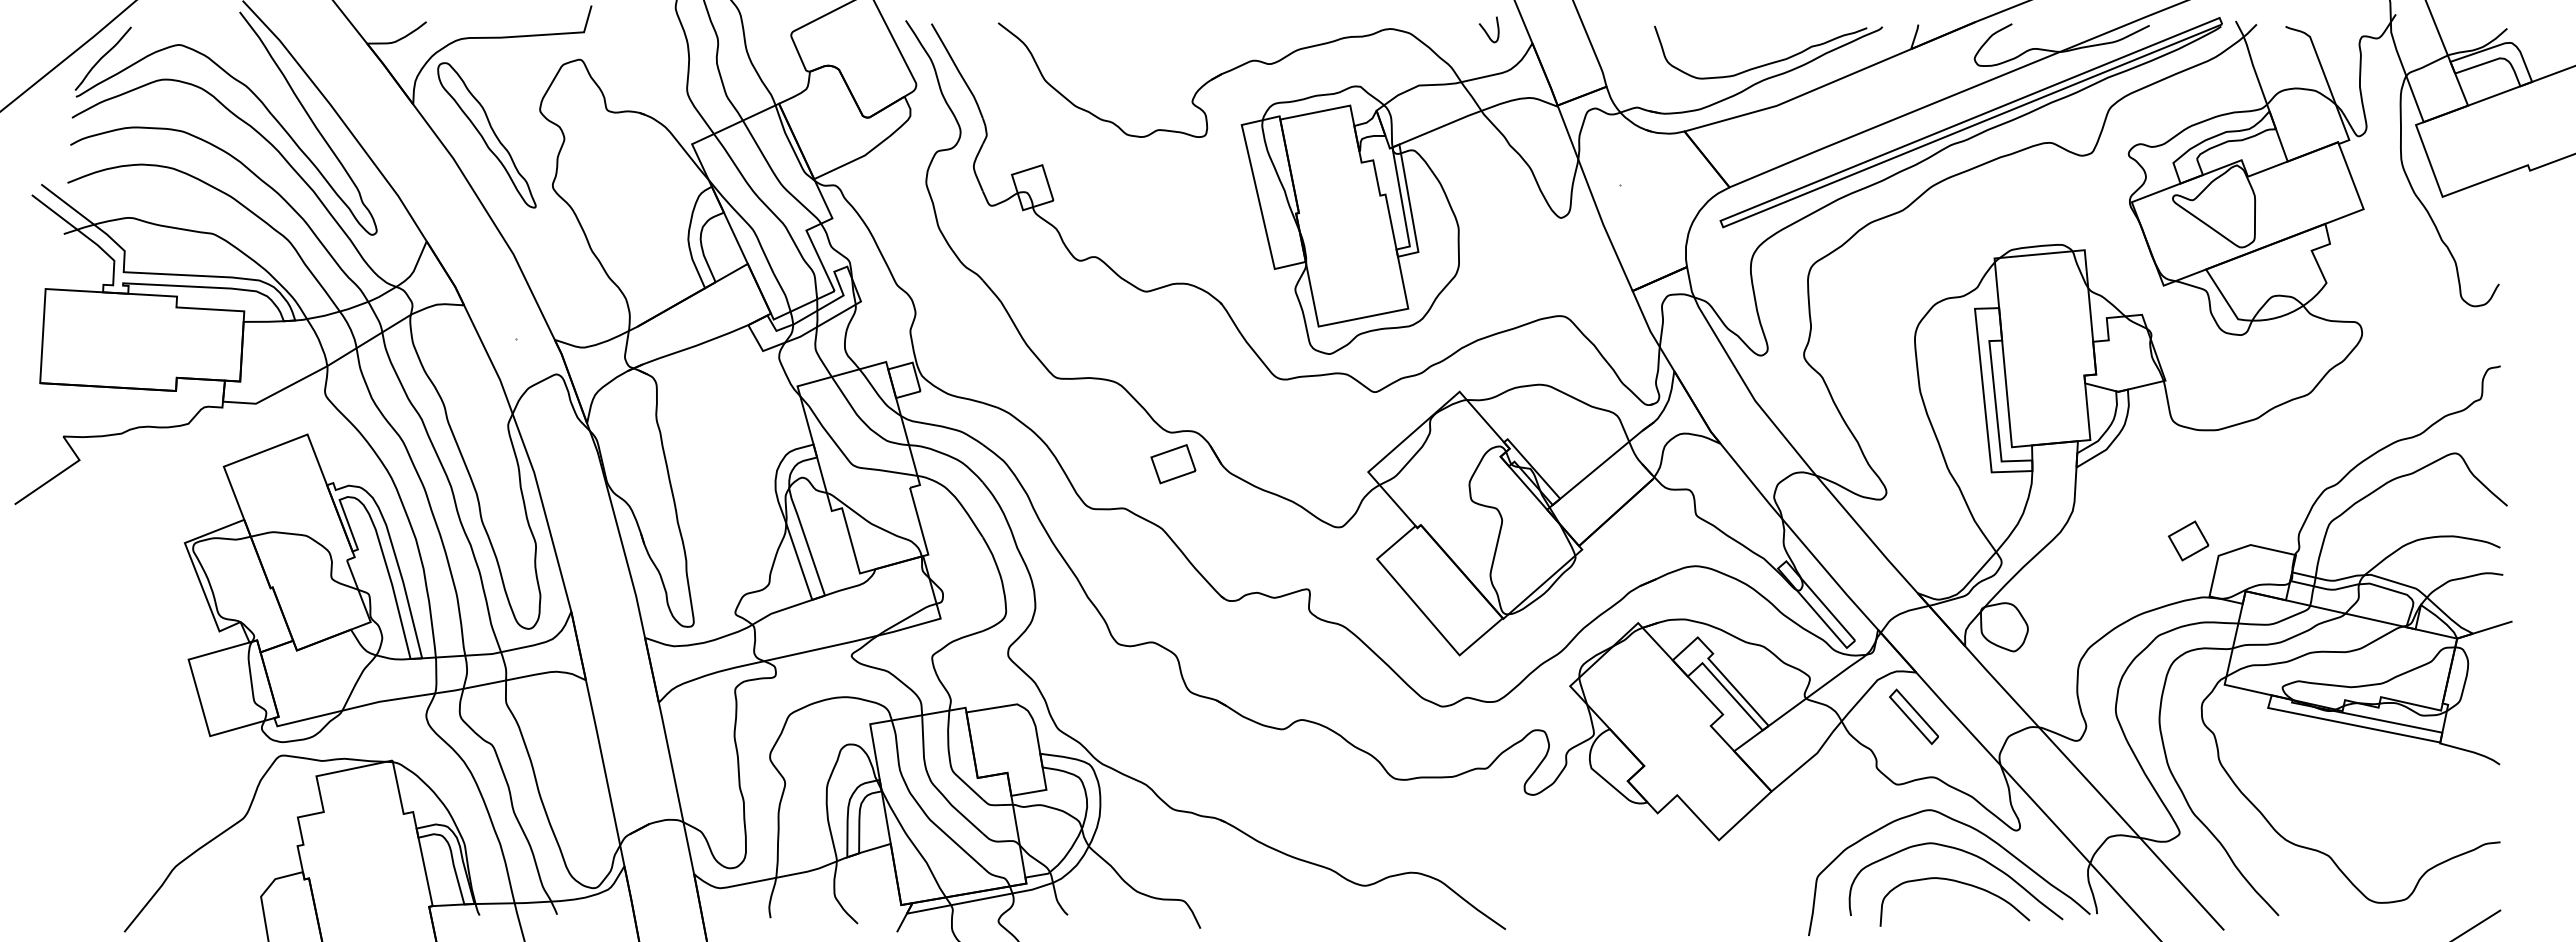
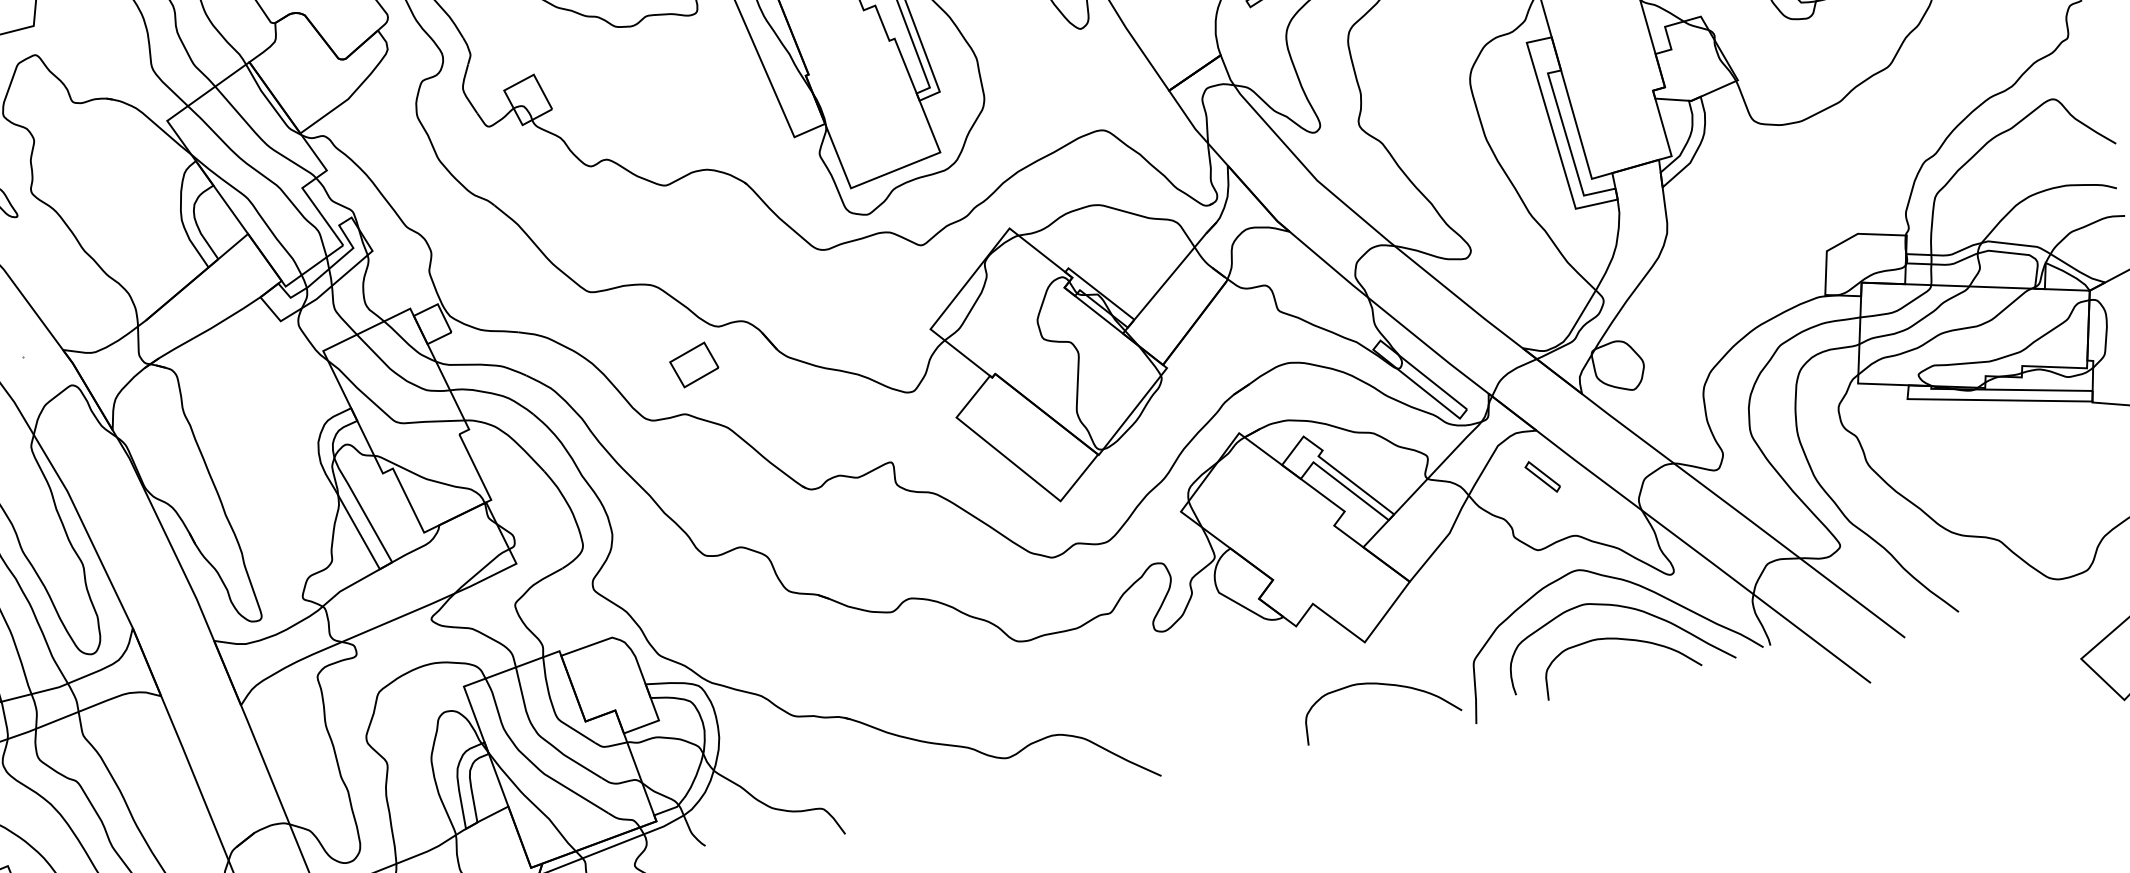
part: (1173, 464) -> (694, 365), moved
part: (2188, 540) -> (1792, 241), removed
part: (1913, 716) -> (1542, 476), size x0.6
curve: (1728, 883) -> (1383, 685), added

